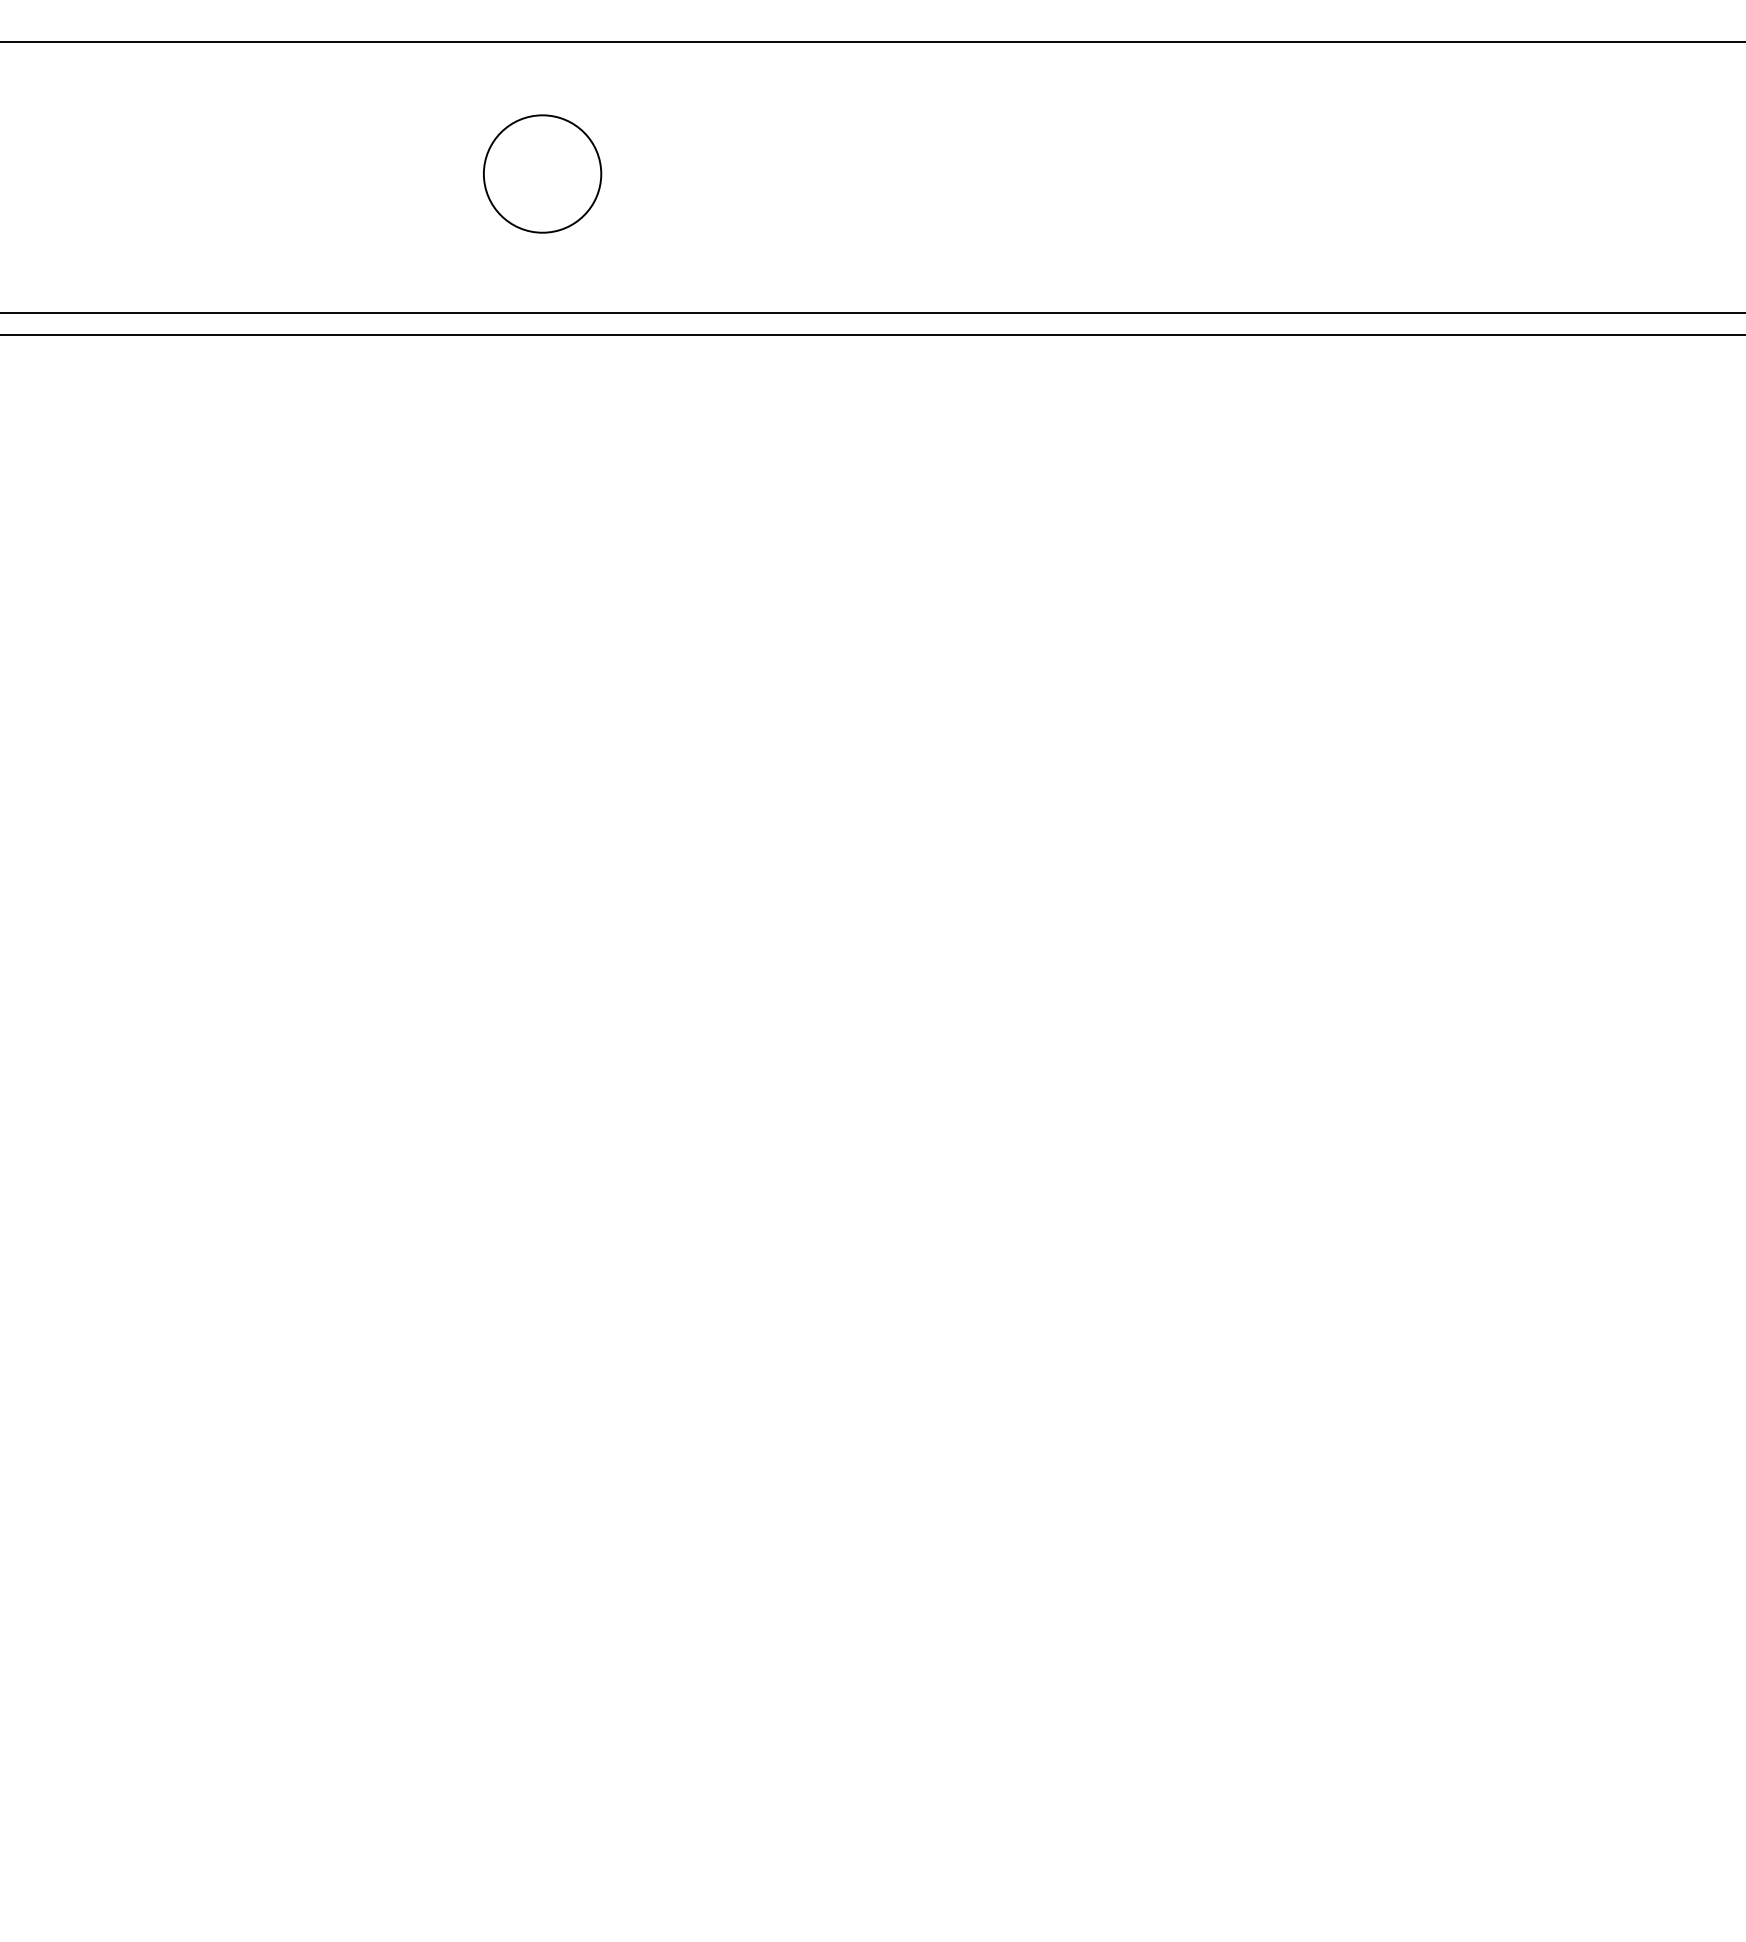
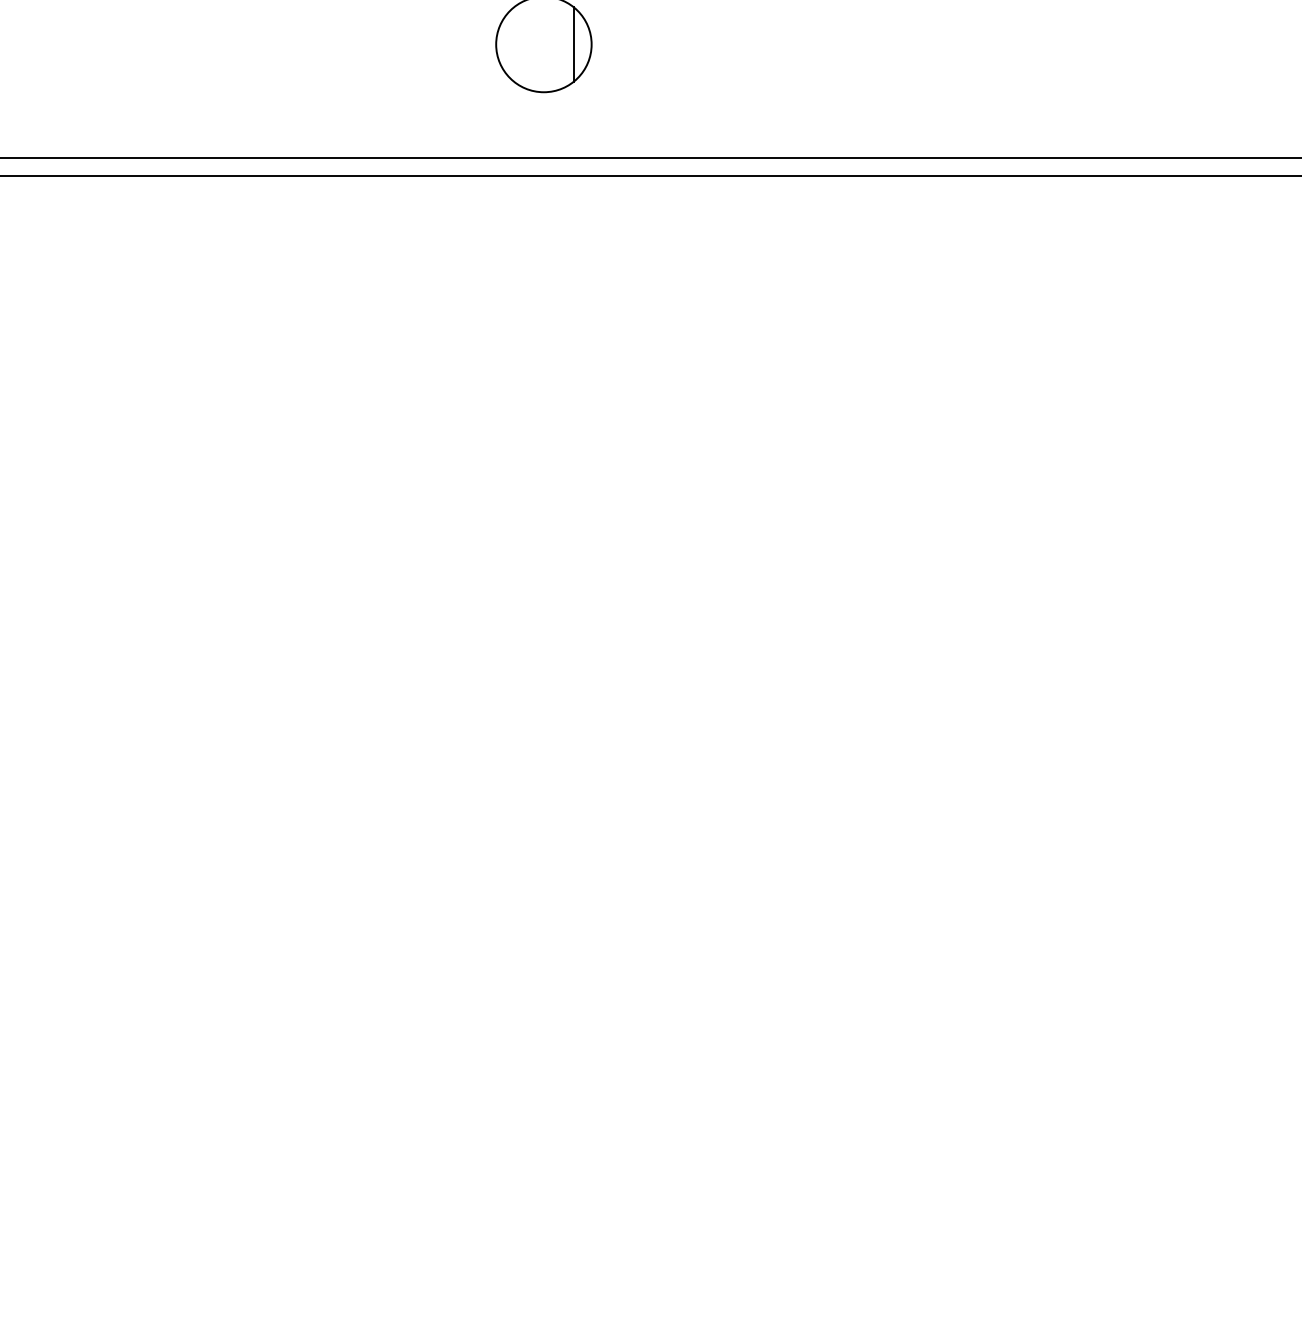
line: (579, 173) -> (573, 44), added

